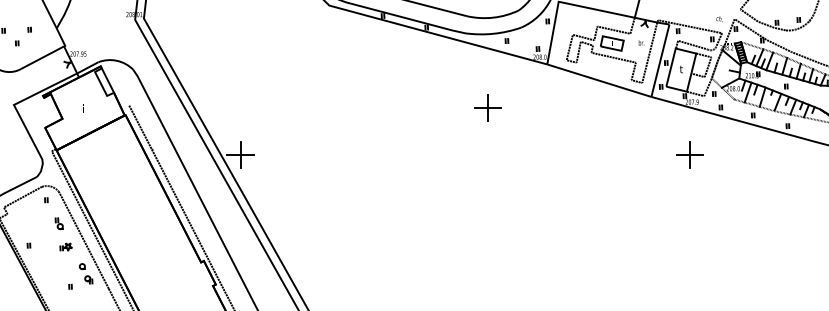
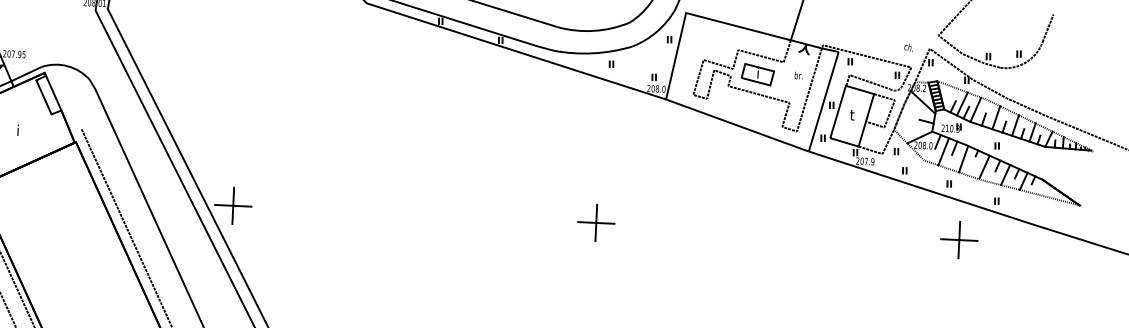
part: (487, 107) -> (595, 221), moved
part: (689, 154) -> (958, 238), moved

